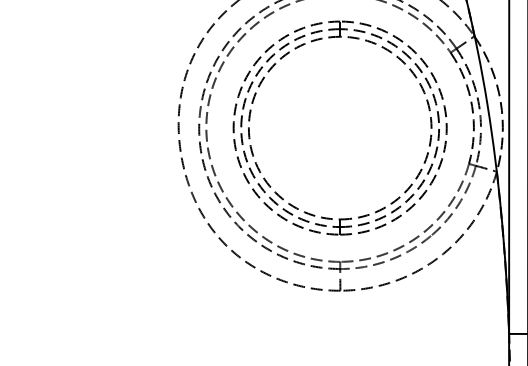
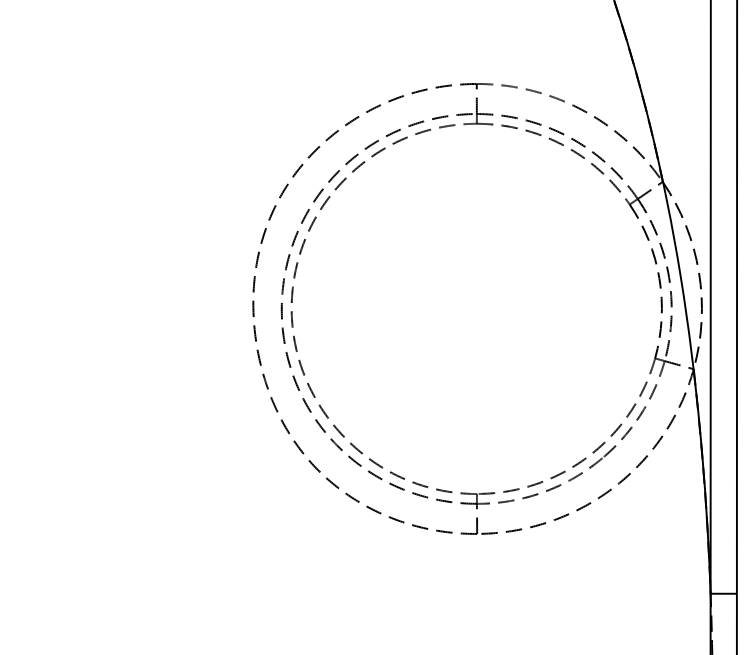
part: (283, 57) -> (398, 211), removed

